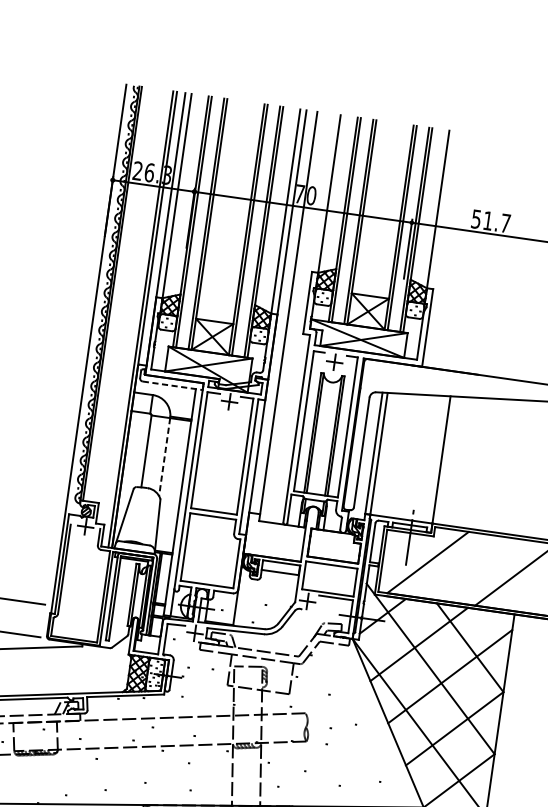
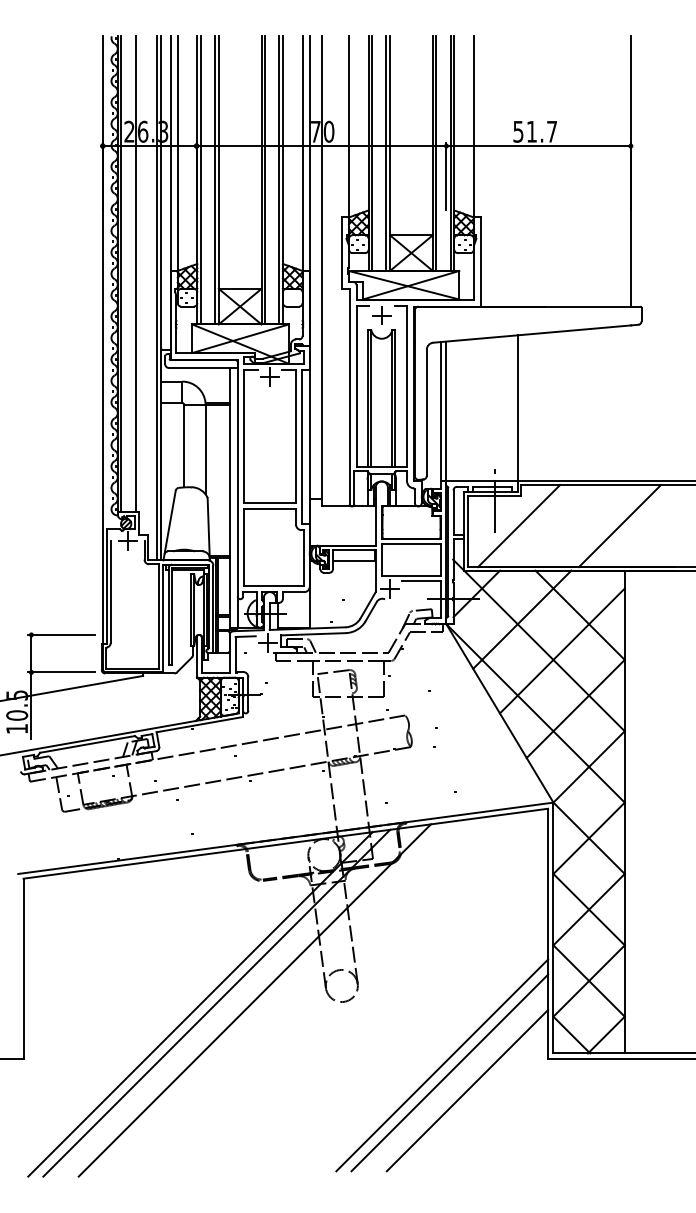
line: (125, 295) -> (135, 273), added
line: (173, 385) -> (203, 367), dashed -> solid
line: (164, 457) -> (205, 449), dashed -> solid

